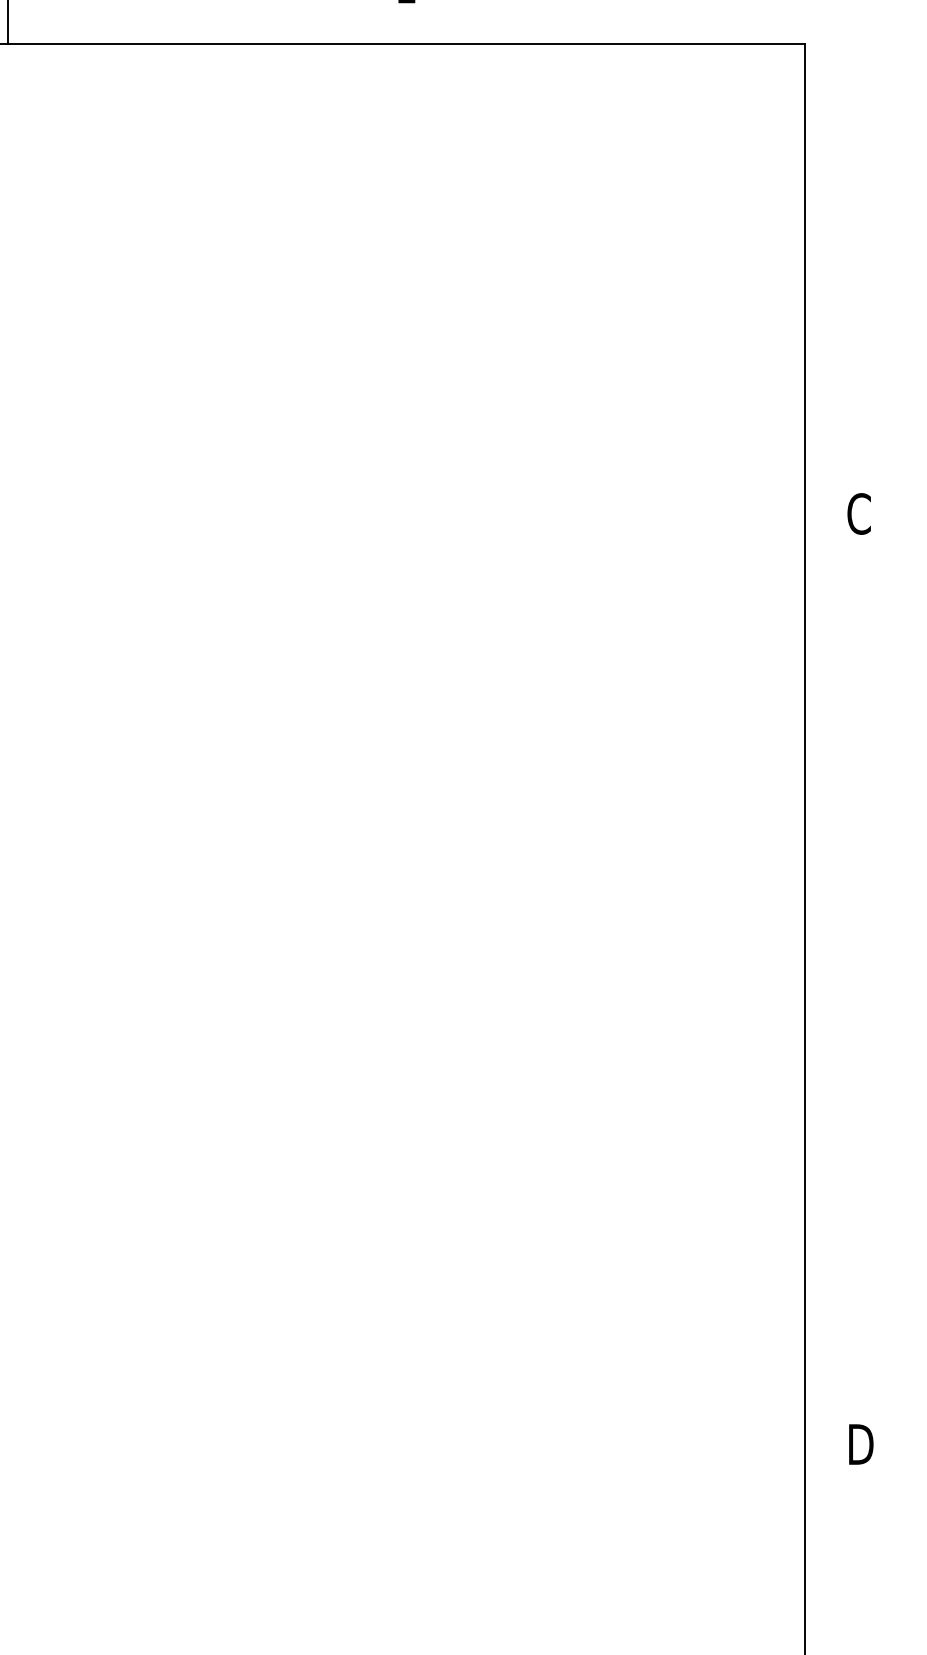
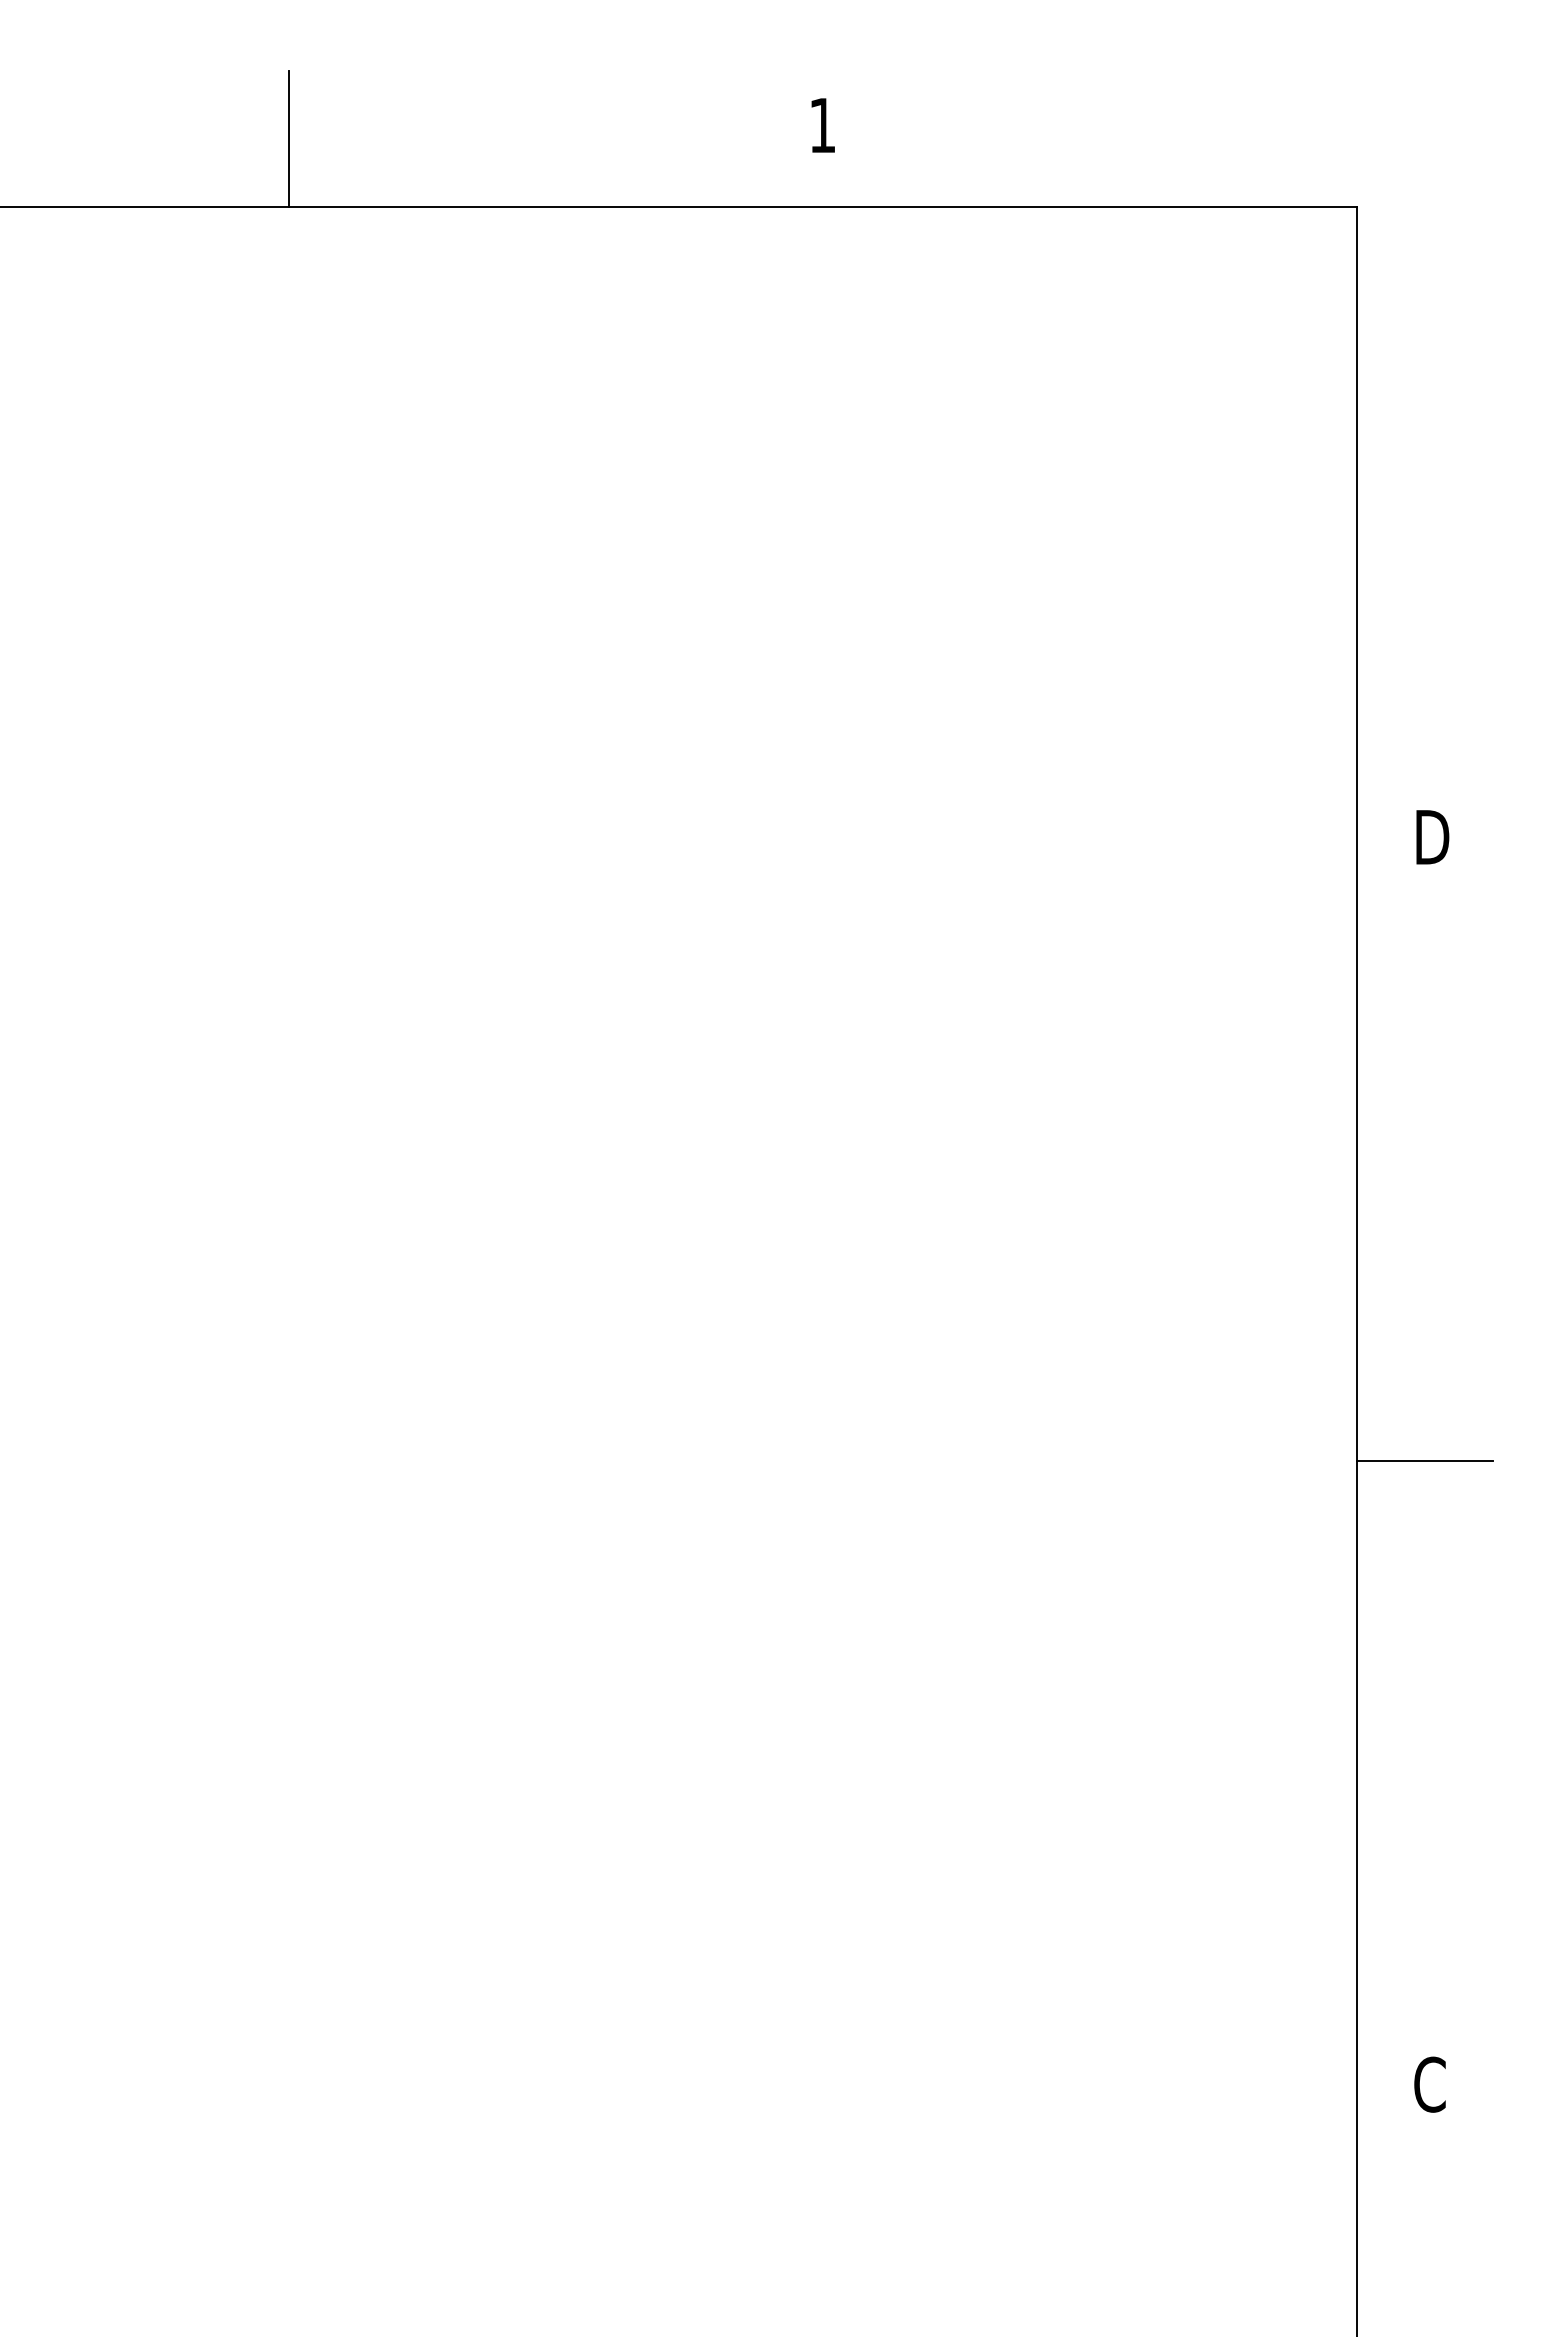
text: (860, 514) -> (1431, 837), C -> D
line: (855, 979) -> (1424, 1461), added
text: (860, 1444) -> (1431, 2084), D -> C

